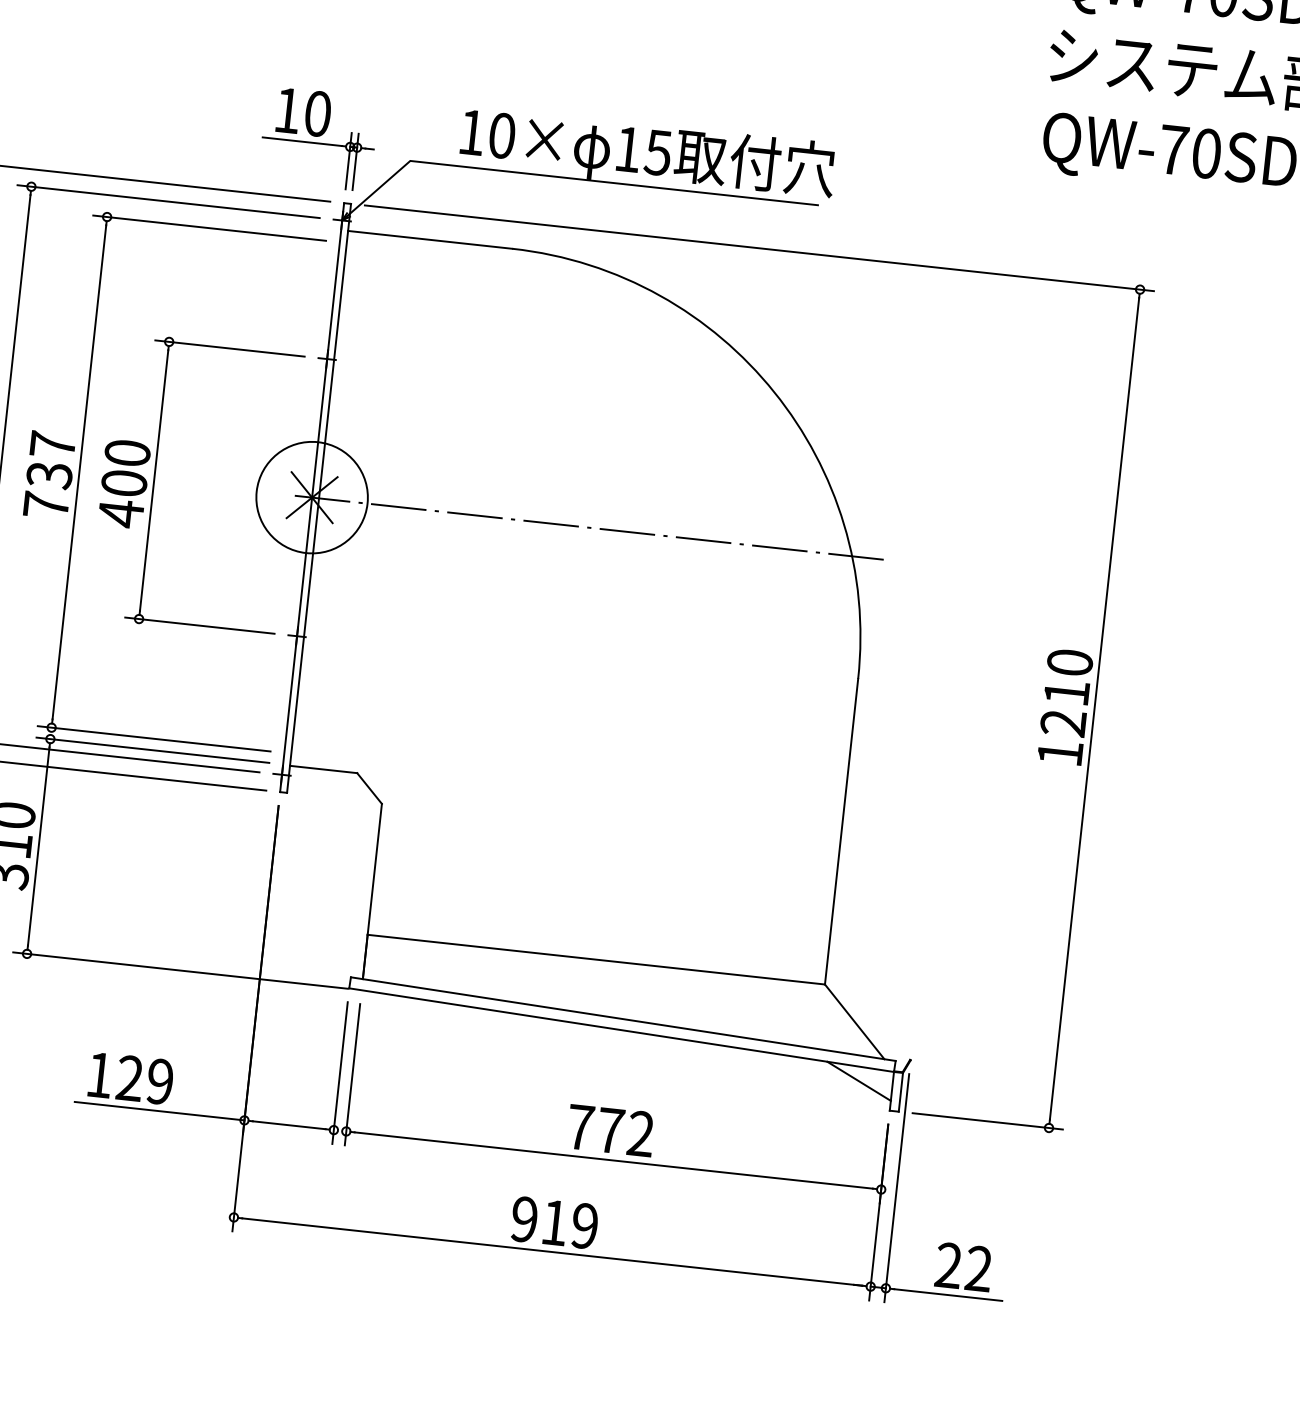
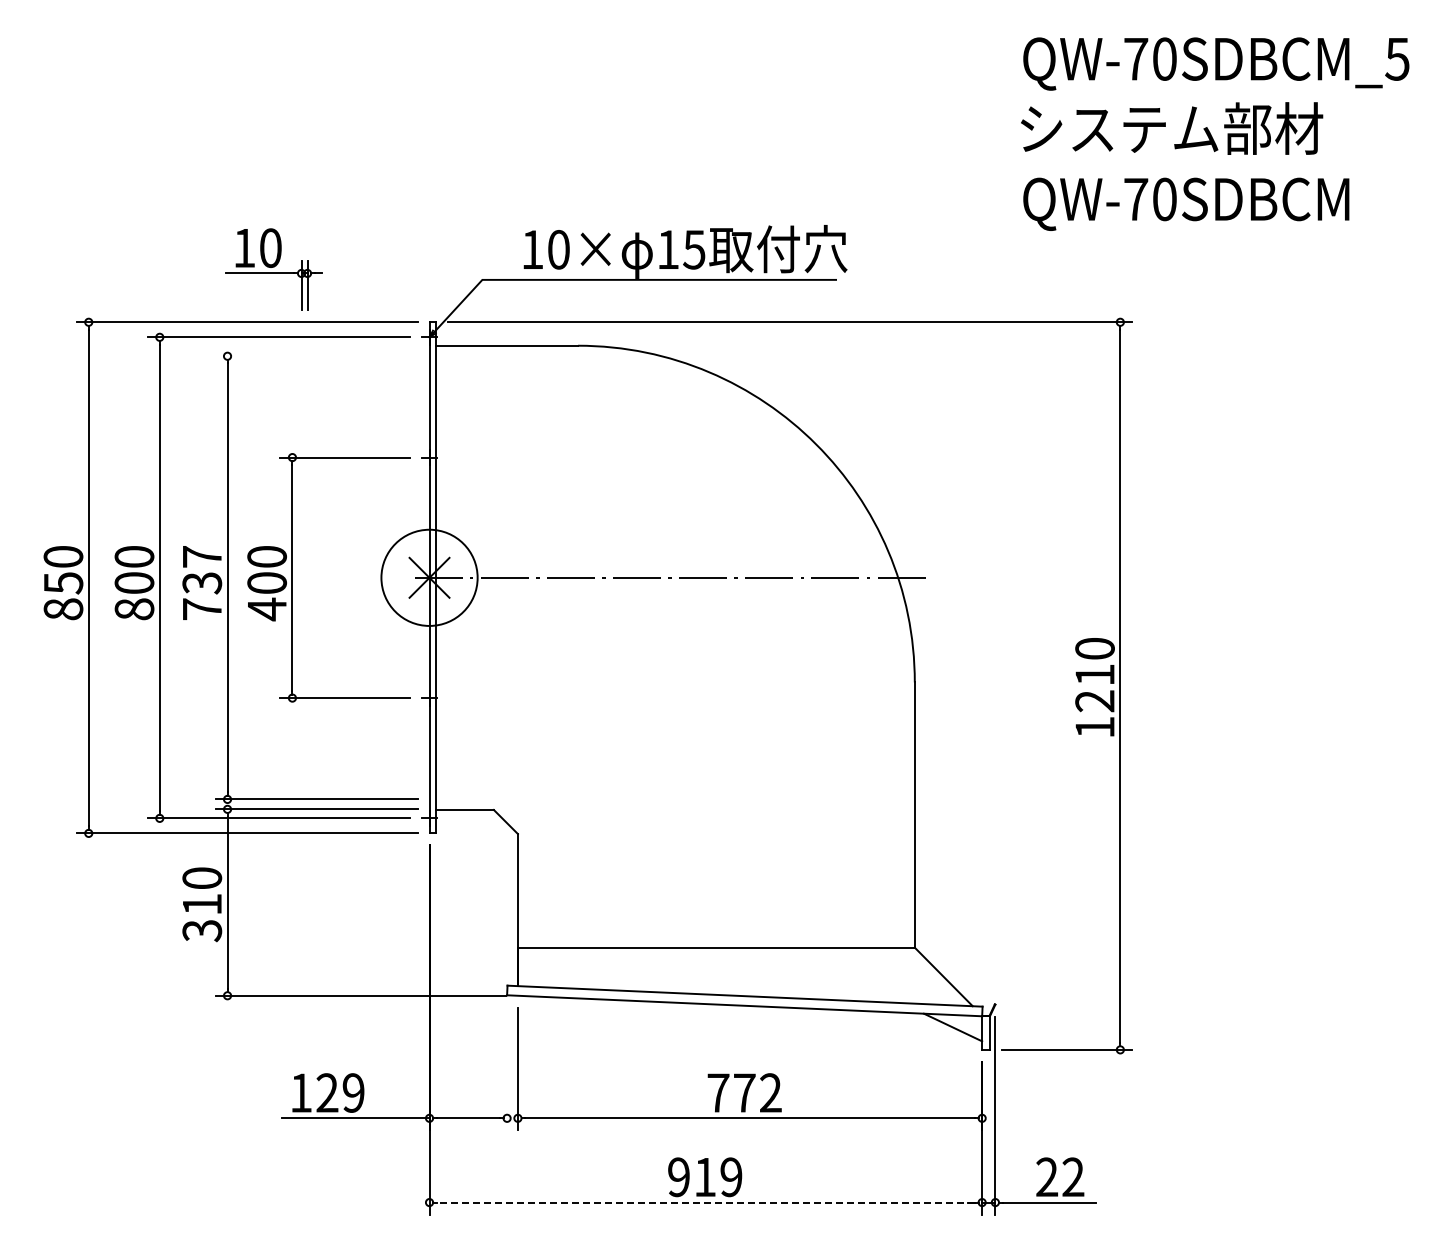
part: (318, 138) -> (273, 269), moved
line: (209, 228) -> (316, 356), removed
line: (340, 1072) -> (507, 1068), removed
line: (551, 1251) -> (705, 1202), solid -> dashed

